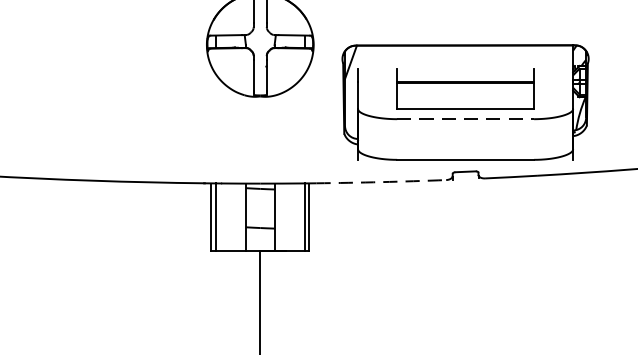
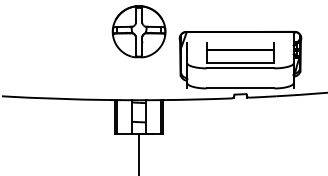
line: (465, 119) -> (240, 68), dashed -> solid
arc: (380, 182) -> (198, 99), dashed -> solid

